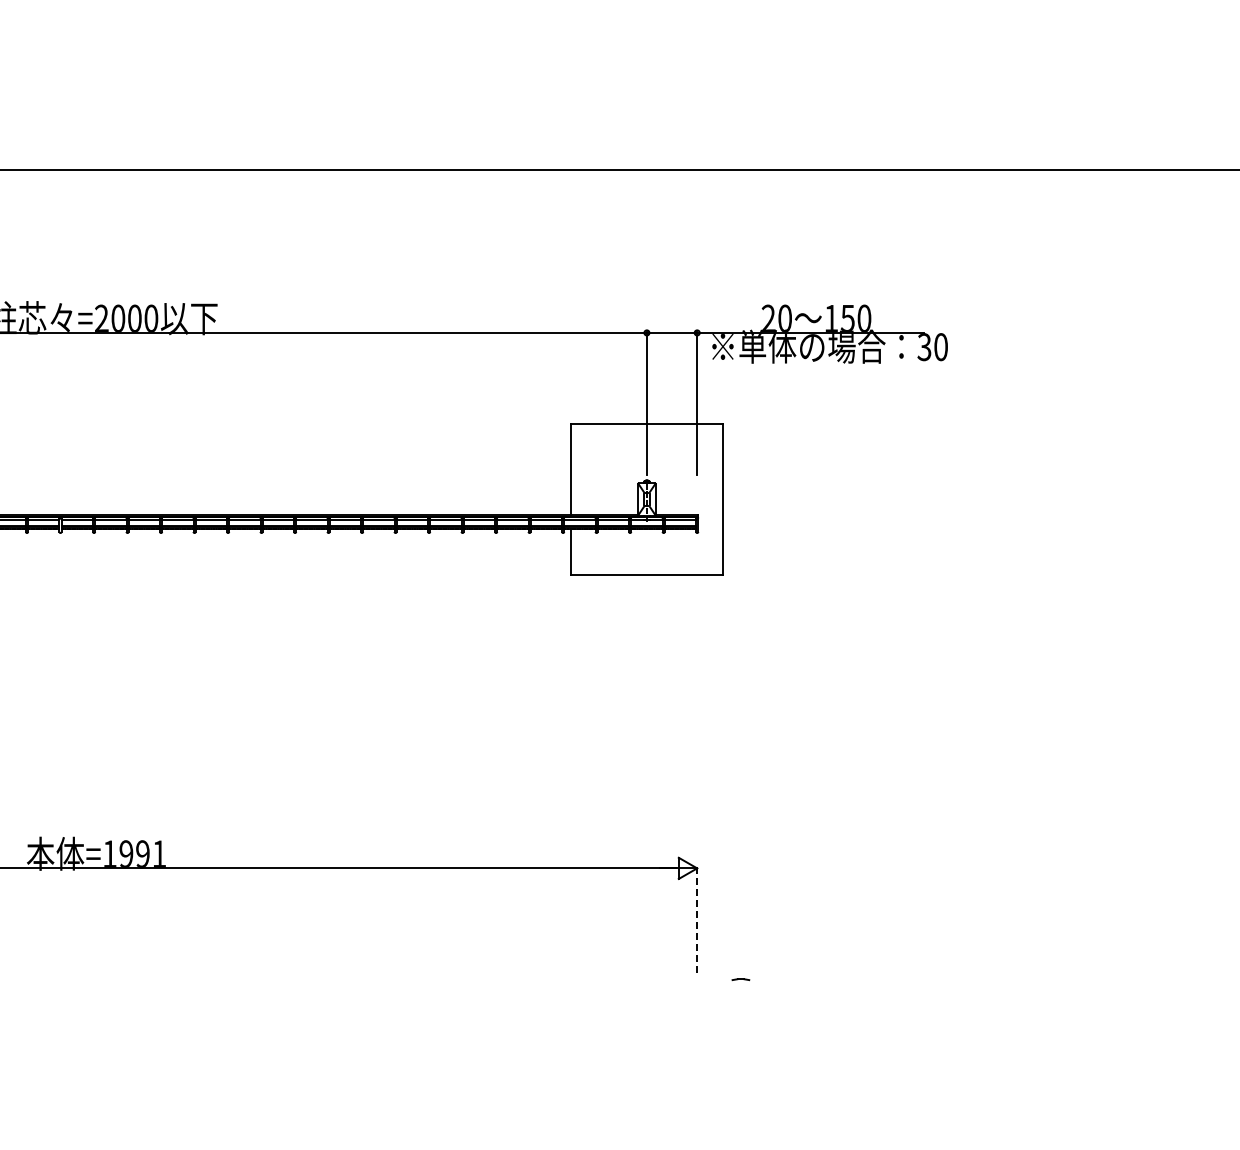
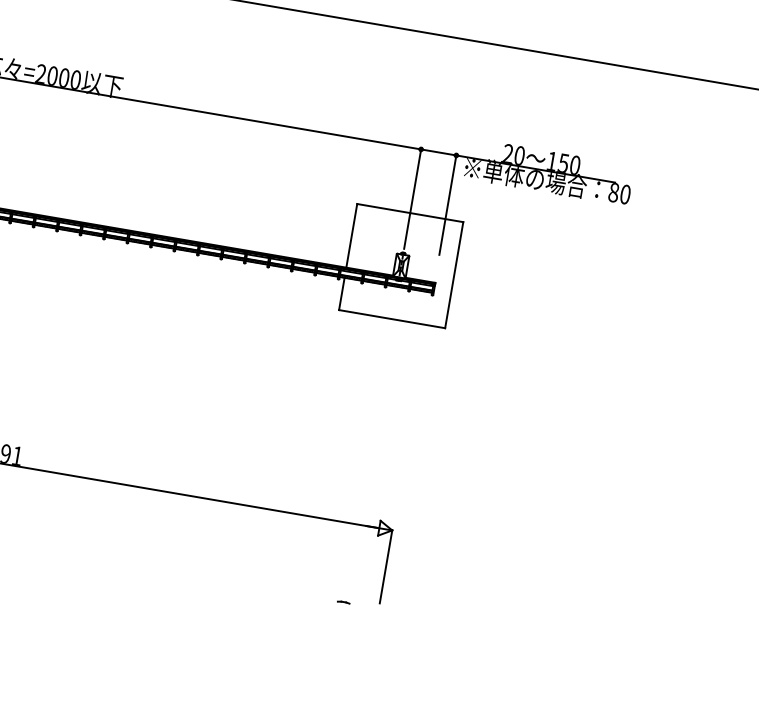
text: (924, 346) -> (613, 192), 30 -> 80
line: (697, 919) -> (386, 566), dashed -> solid
line: (740, 979) -> (343, 602), moved

